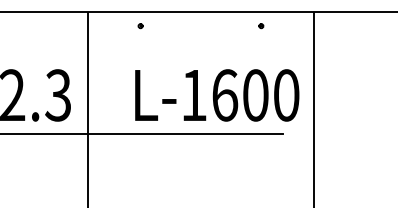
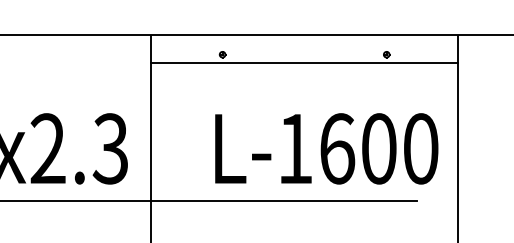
line: (200, 32) -> (303, 63), added

